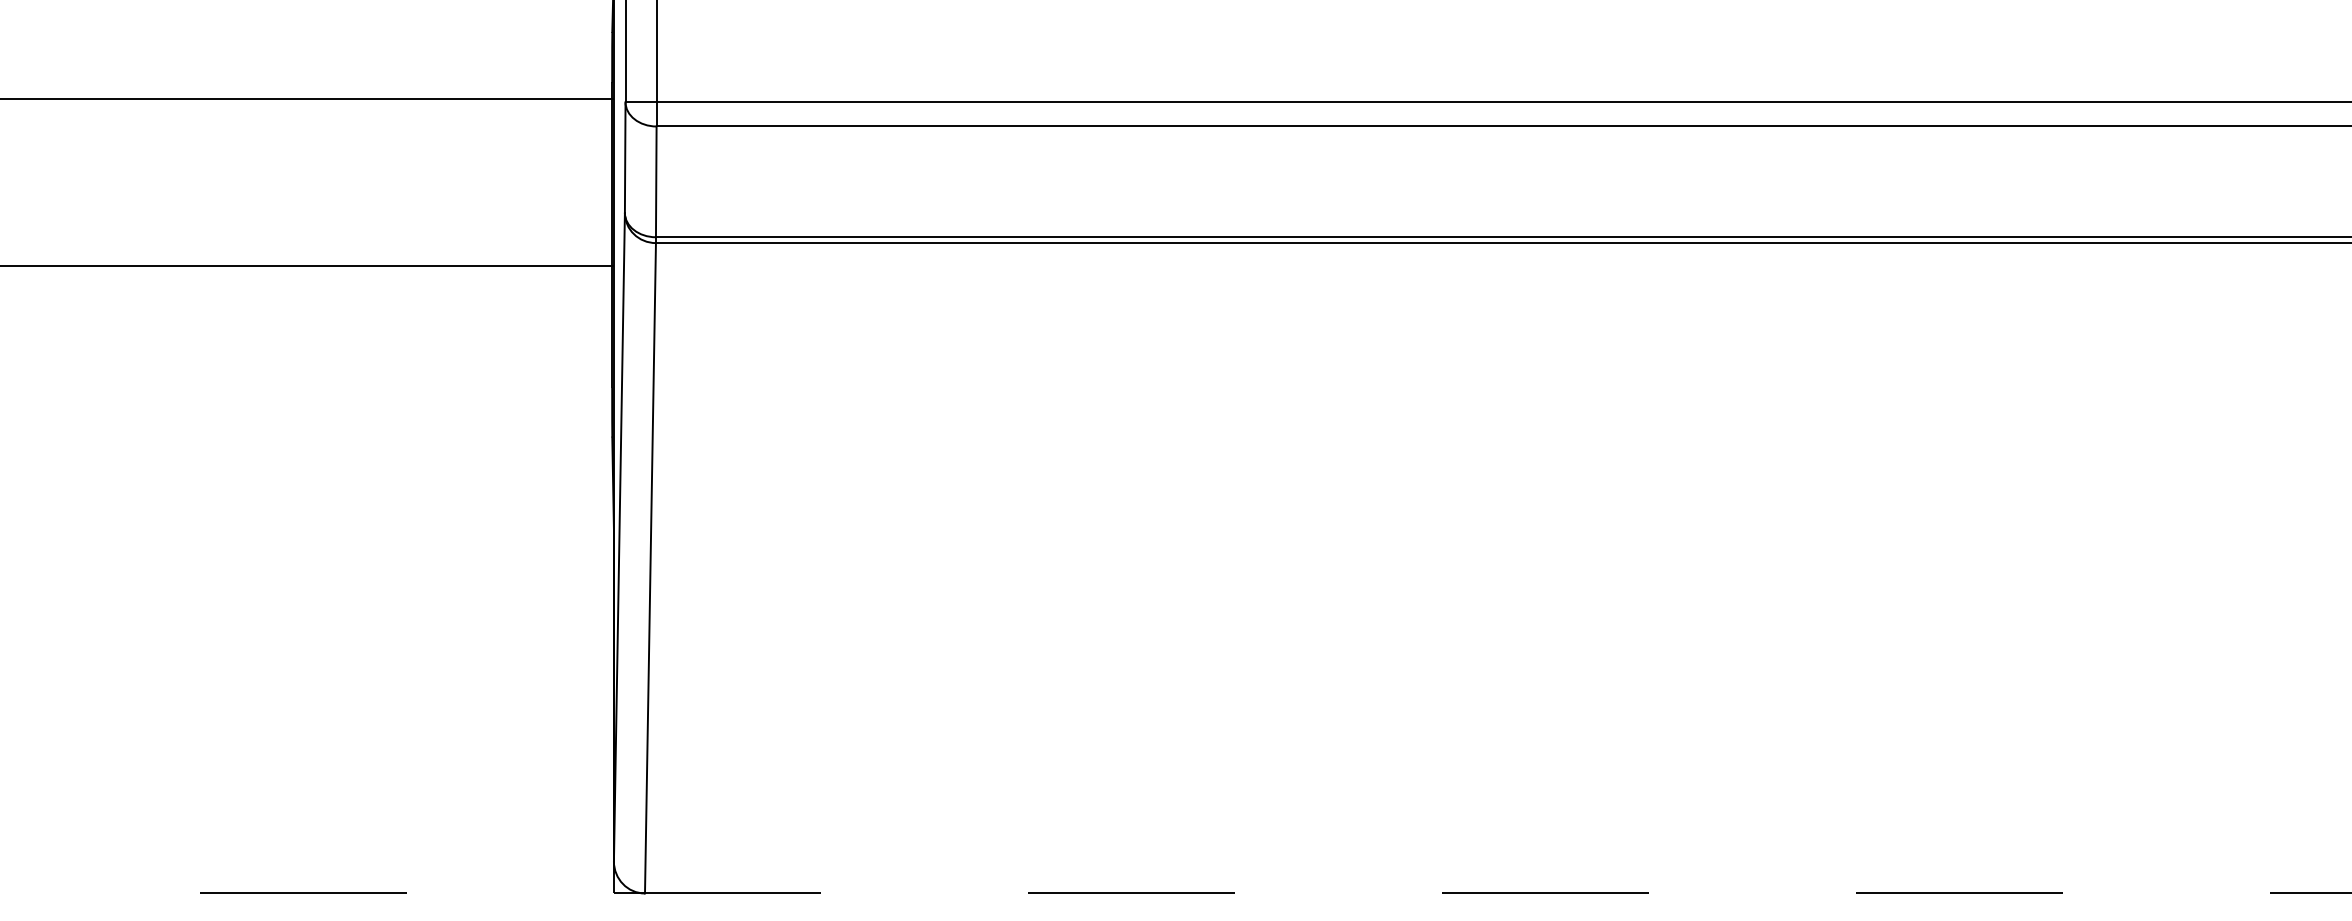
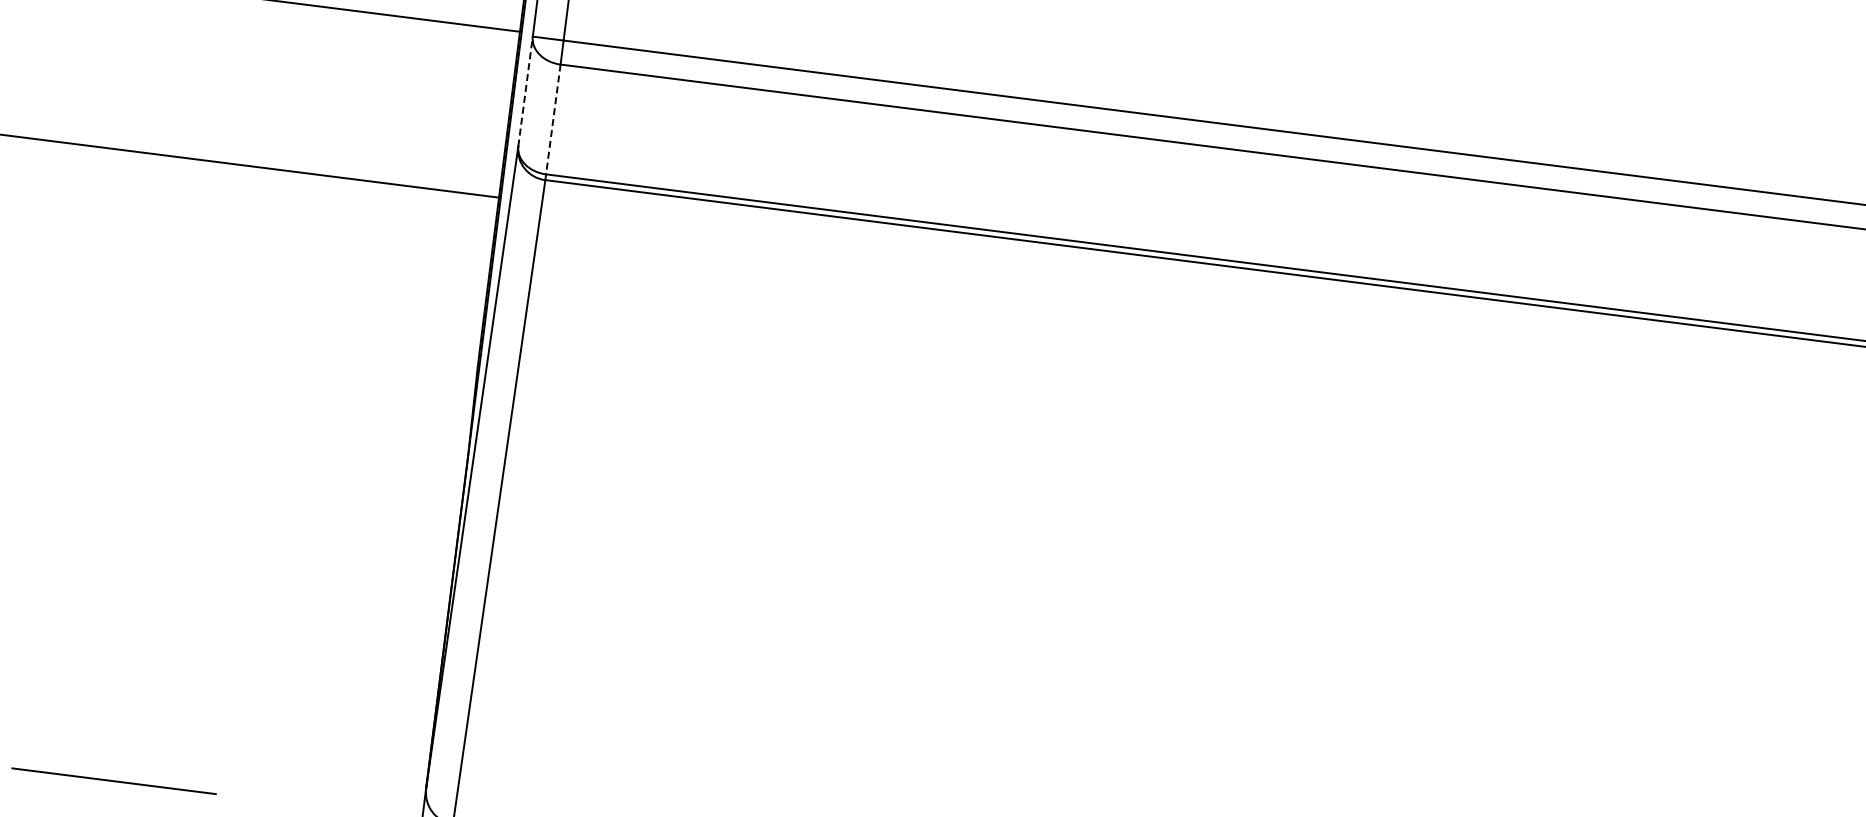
line: (625, 157) -> (525, 91), solid -> dashed
line: (656, 182) -> (553, 120), solid -> dashed

